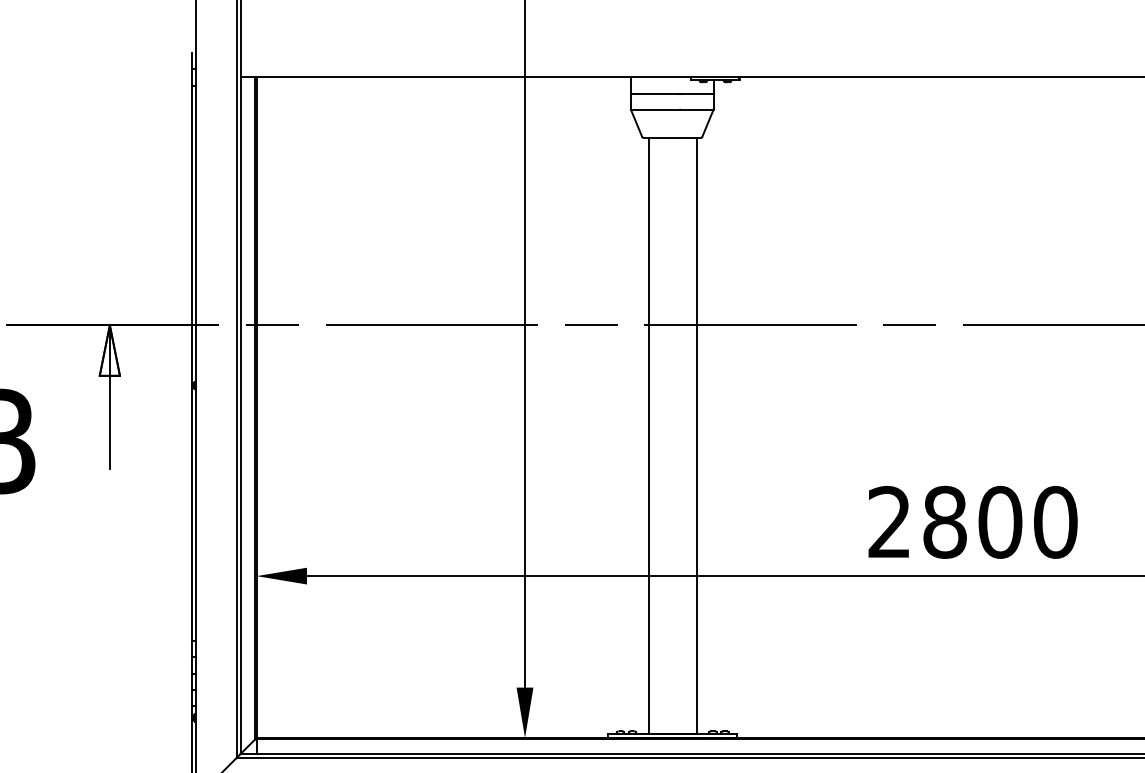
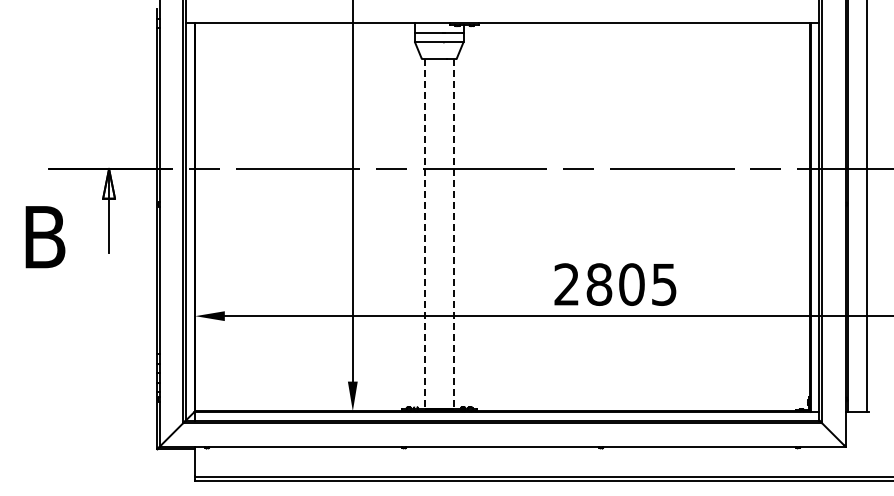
line: (648, 435) -> (425, 233), solid -> dashed
line: (696, 435) -> (453, 233), solid -> dashed
text: (1055, 522) -> (664, 284), 2800 -> 2805

